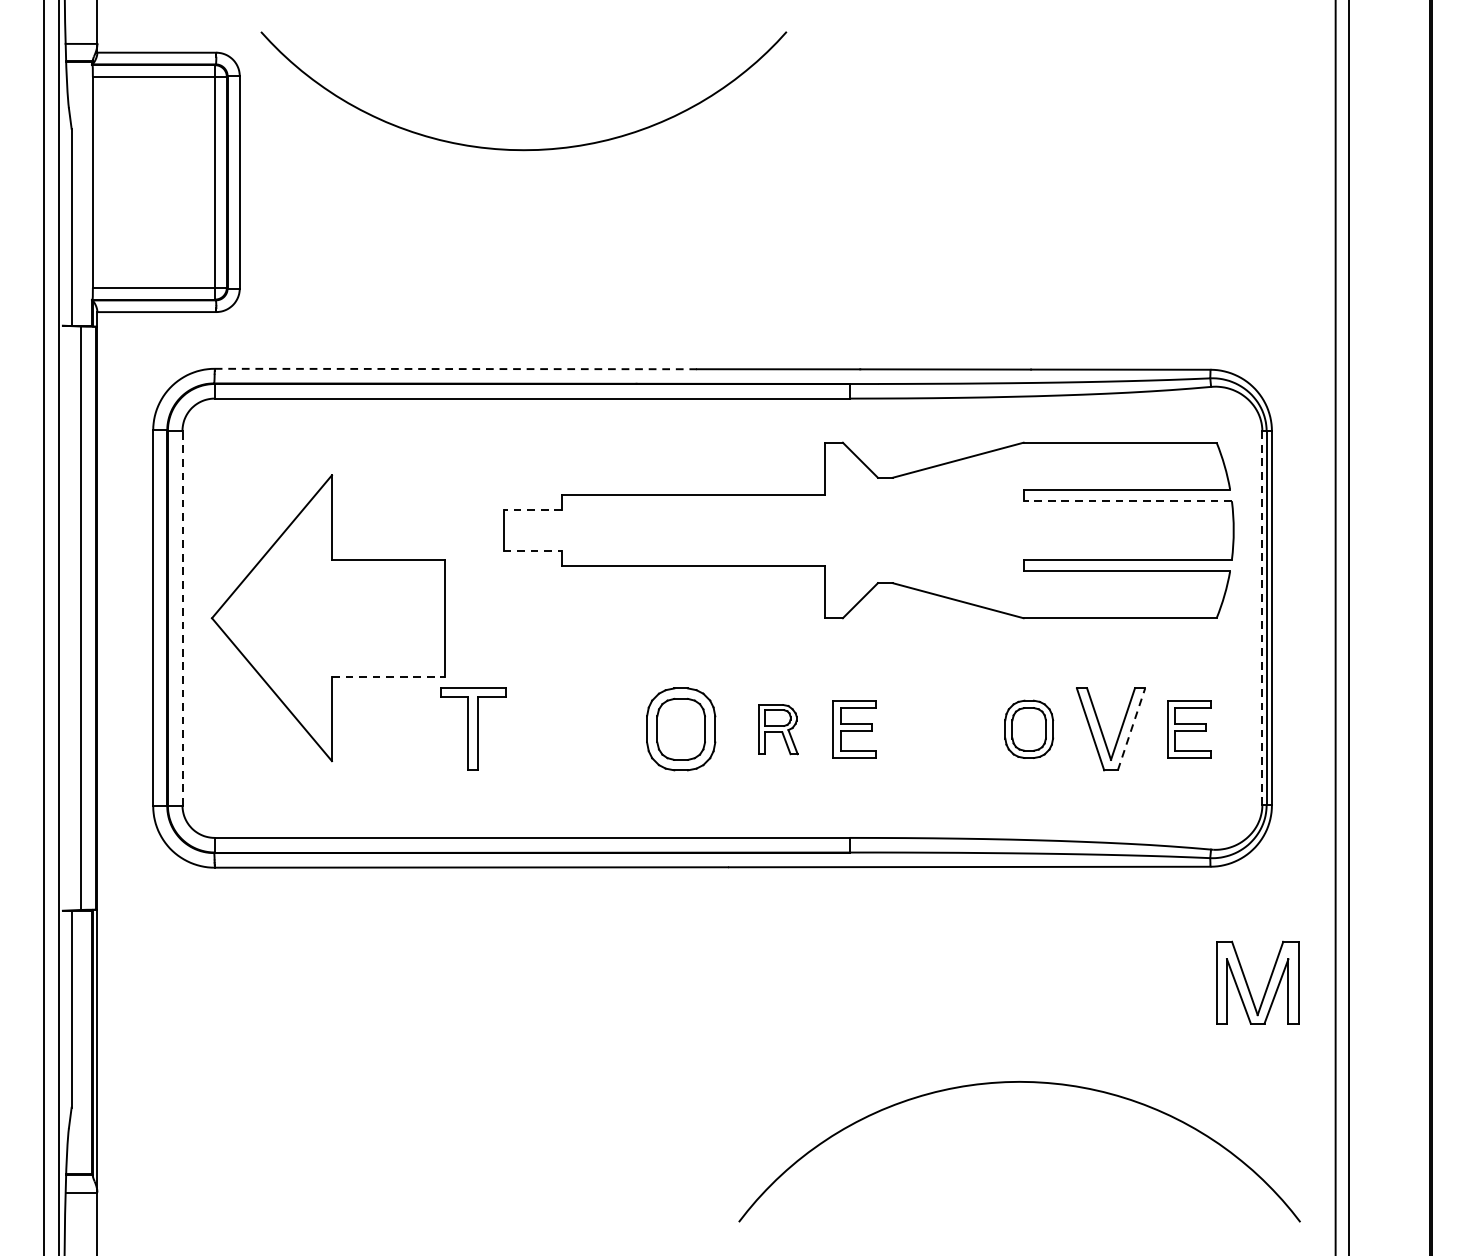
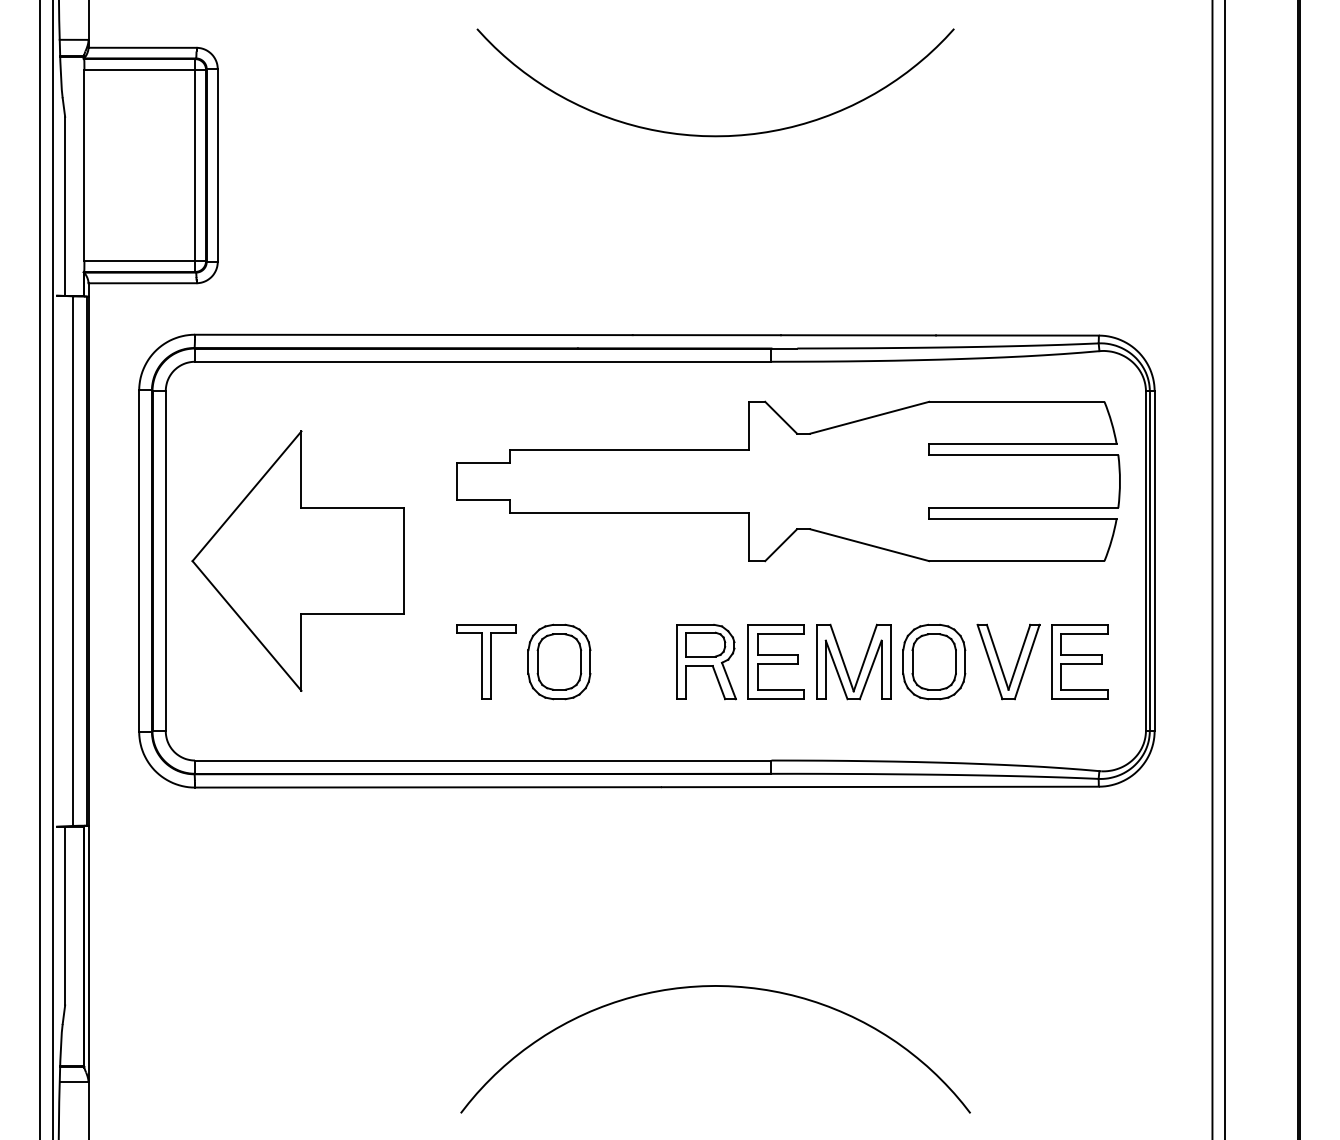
curve: (523, 149) -> (715, 135), moved
line: (455, 368) -> (413, 334), dashed -> solid
line: (1127, 500) -> (1023, 454), dashed -> solid
line: (532, 509) -> (483, 462), dashed -> solid
line: (532, 551) -> (483, 500), dashed -> solid
line: (182, 617) -> (165, 560), dashed -> solid
line: (1261, 618) -> (1145, 561), dashed -> solid
line: (389, 677) -> (353, 614), dashed -> solid
part: (473, 728) -> (486, 661), moved
part: (681, 728) -> (559, 661), moved
part: (854, 728) -> (775, 661), size x1.43
part: (1029, 728) -> (934, 661), size x1.43
line: (1131, 728) -> (1027, 661), dashed -> solid
part: (1189, 728) -> (1079, 661), size x1.43
part: (778, 729) -> (706, 662), size x1.67
part: (1248, 985) -> (845, 664), moved
curve: (1008, 1083) -> (705, 987), moved

